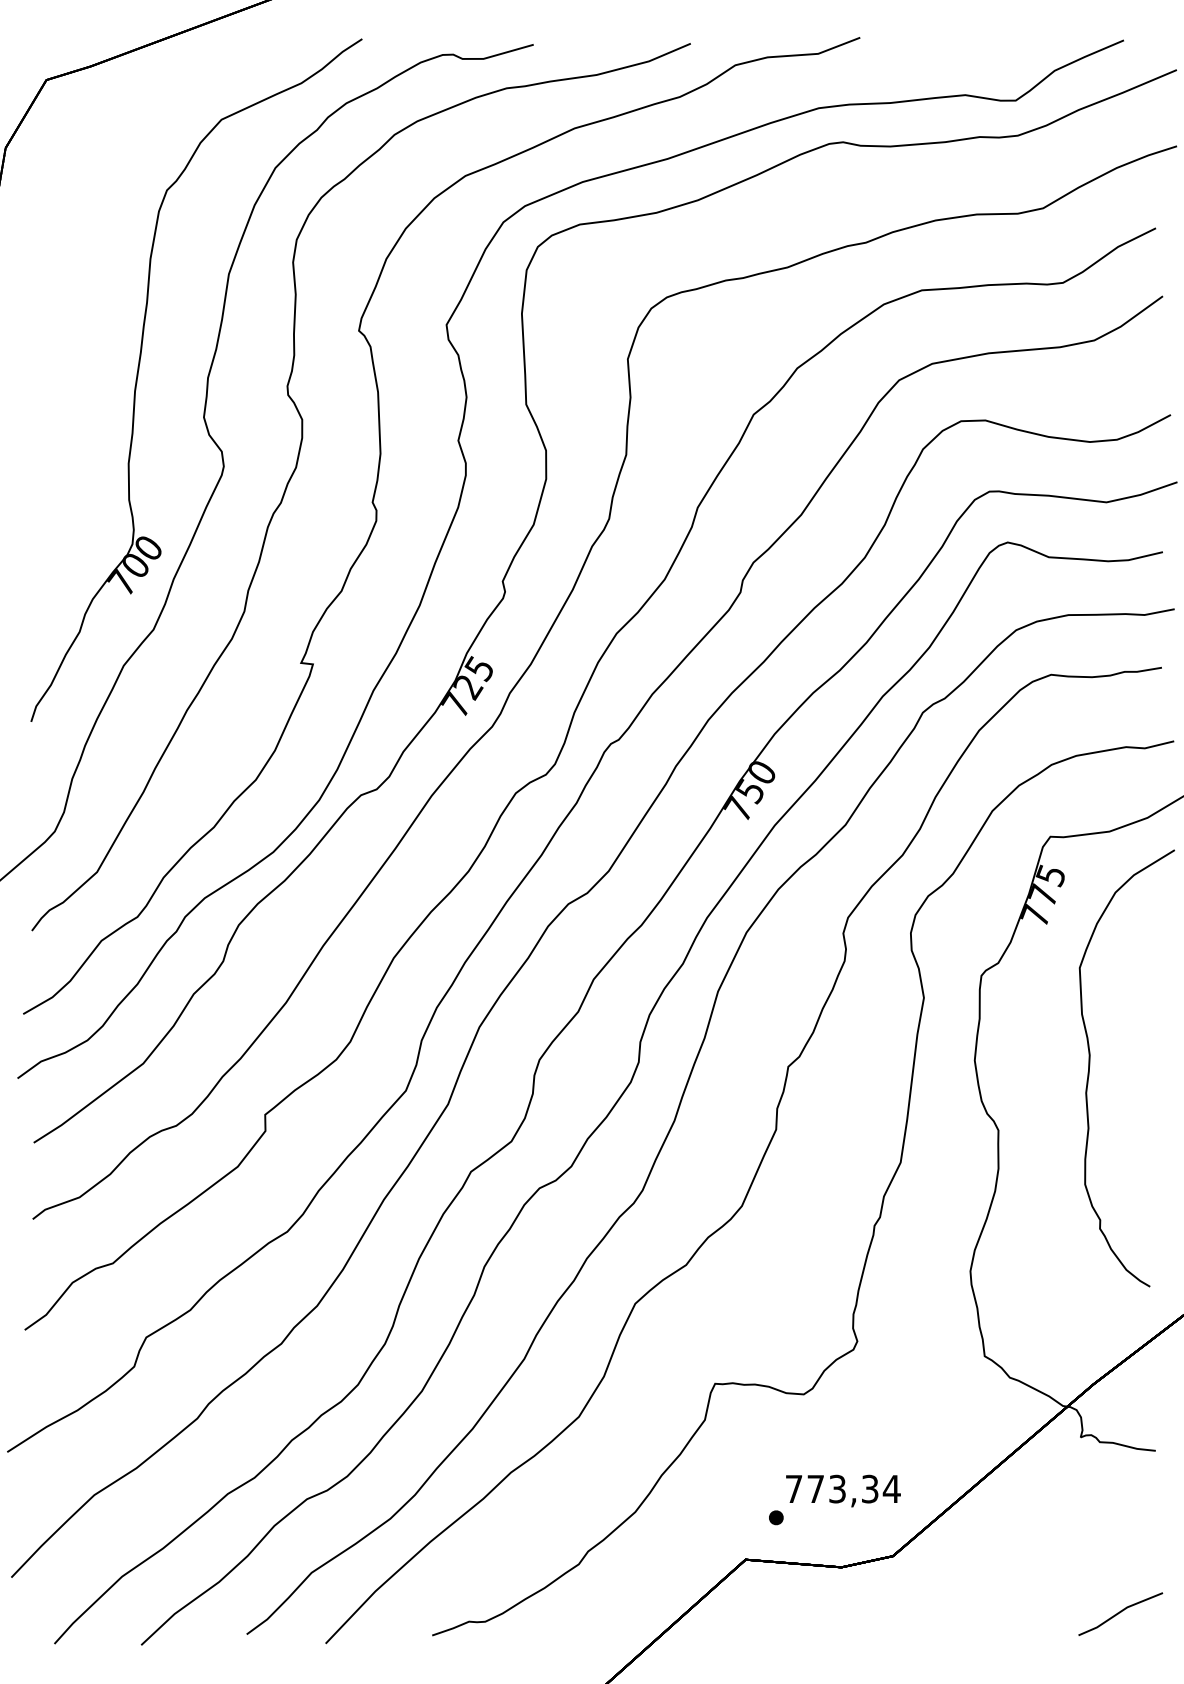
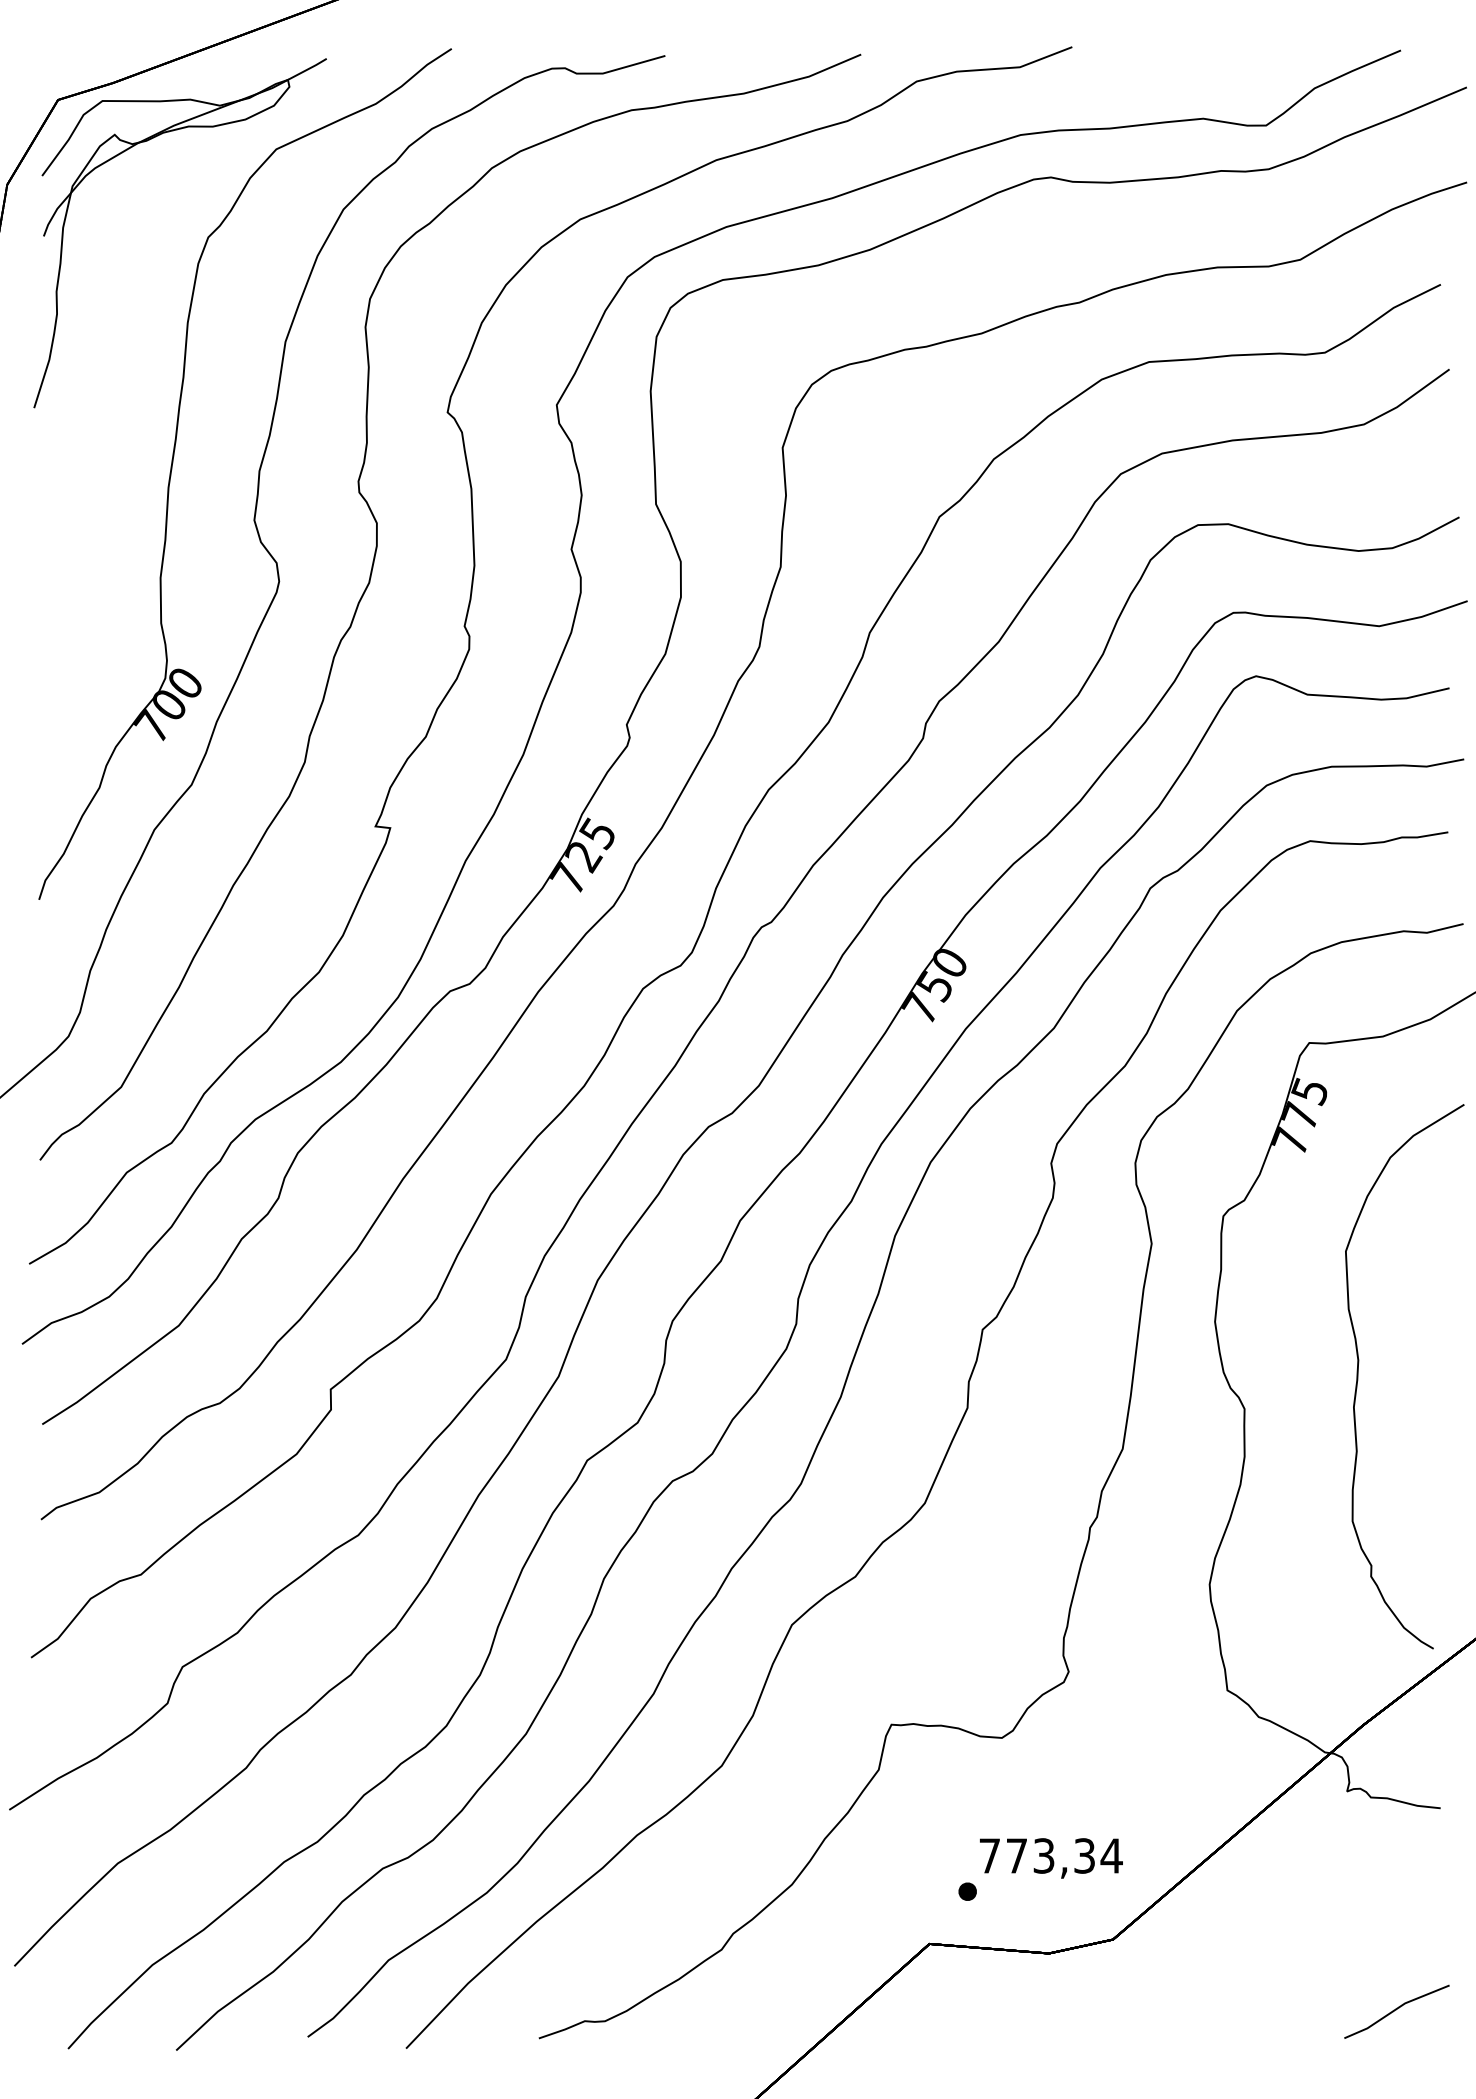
part: (118, 113) -> (147, 141), added
curve: (1089, 1068) -> (1358, 1376), moved

